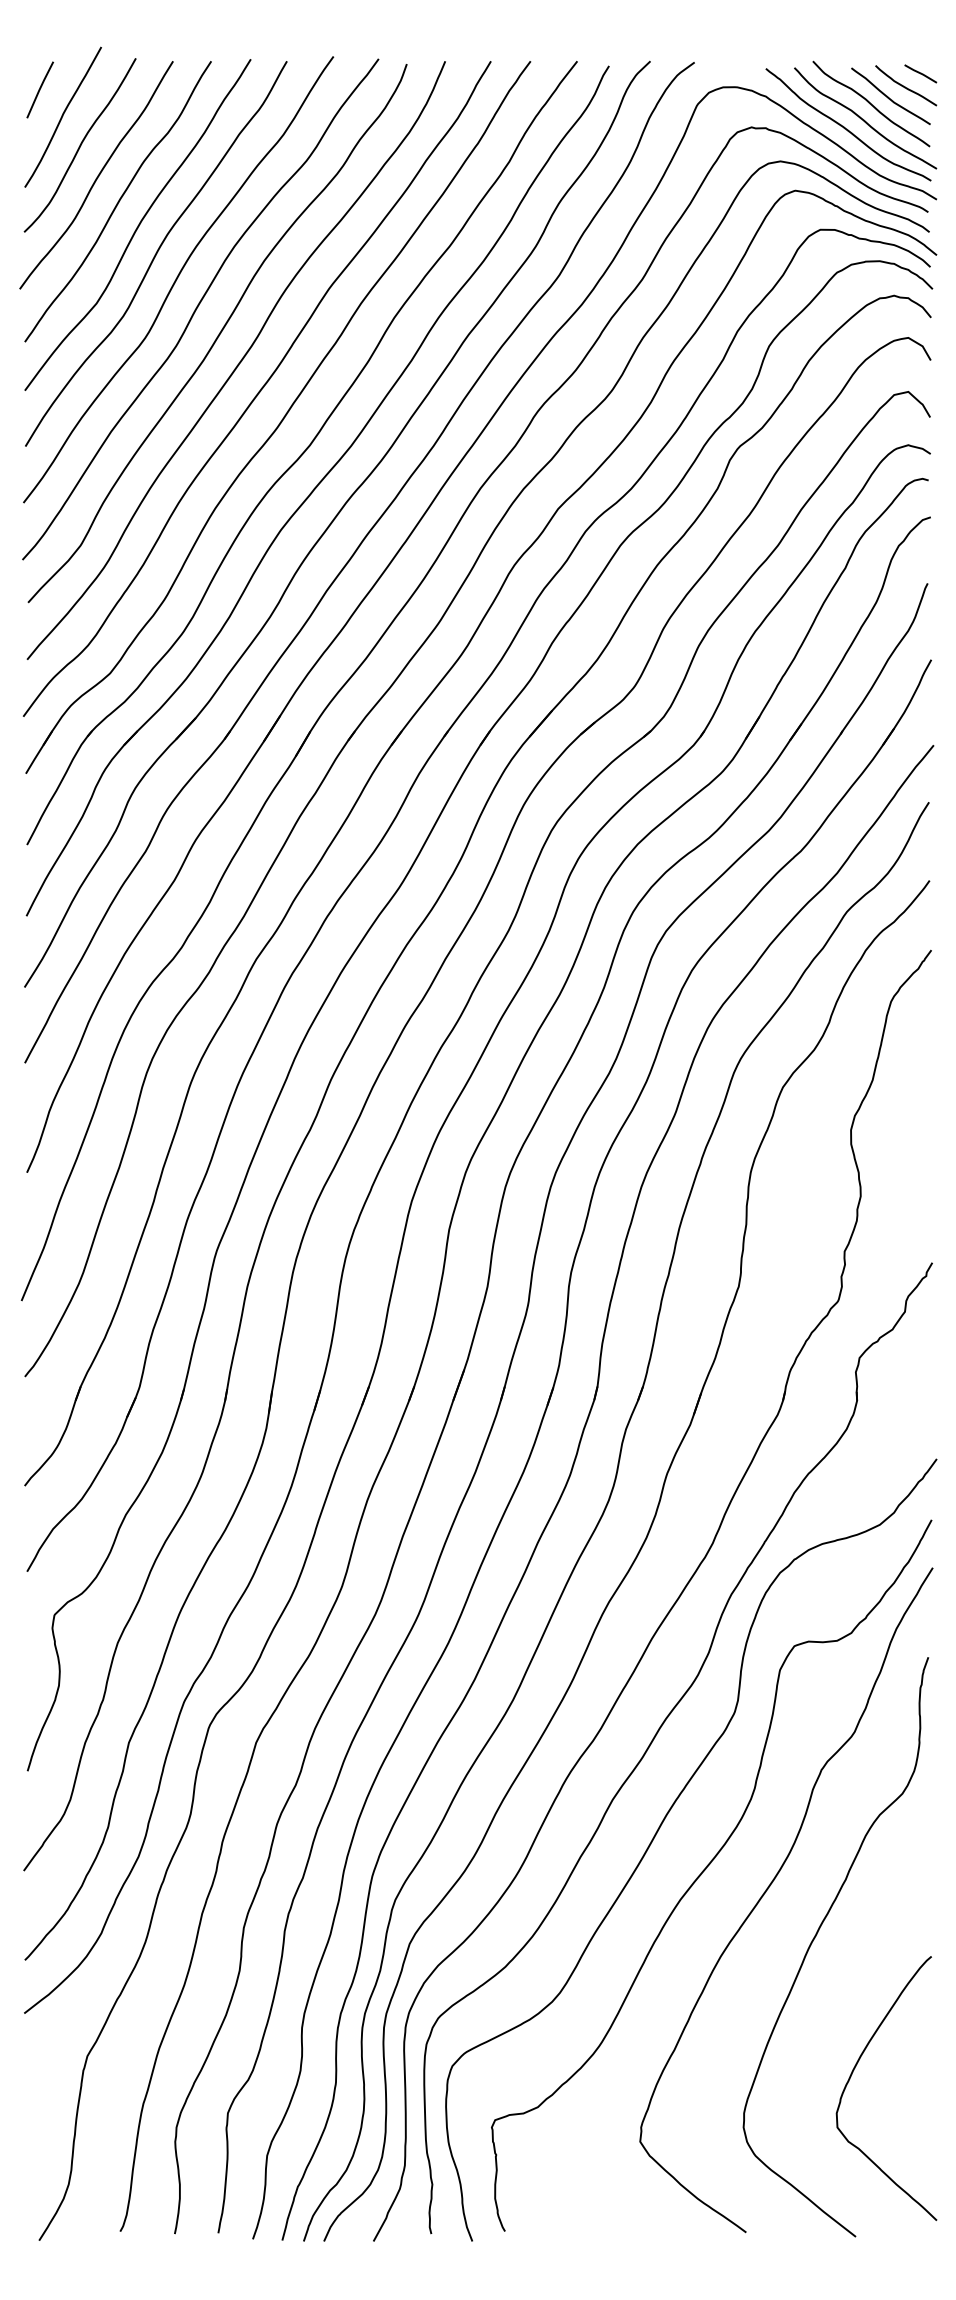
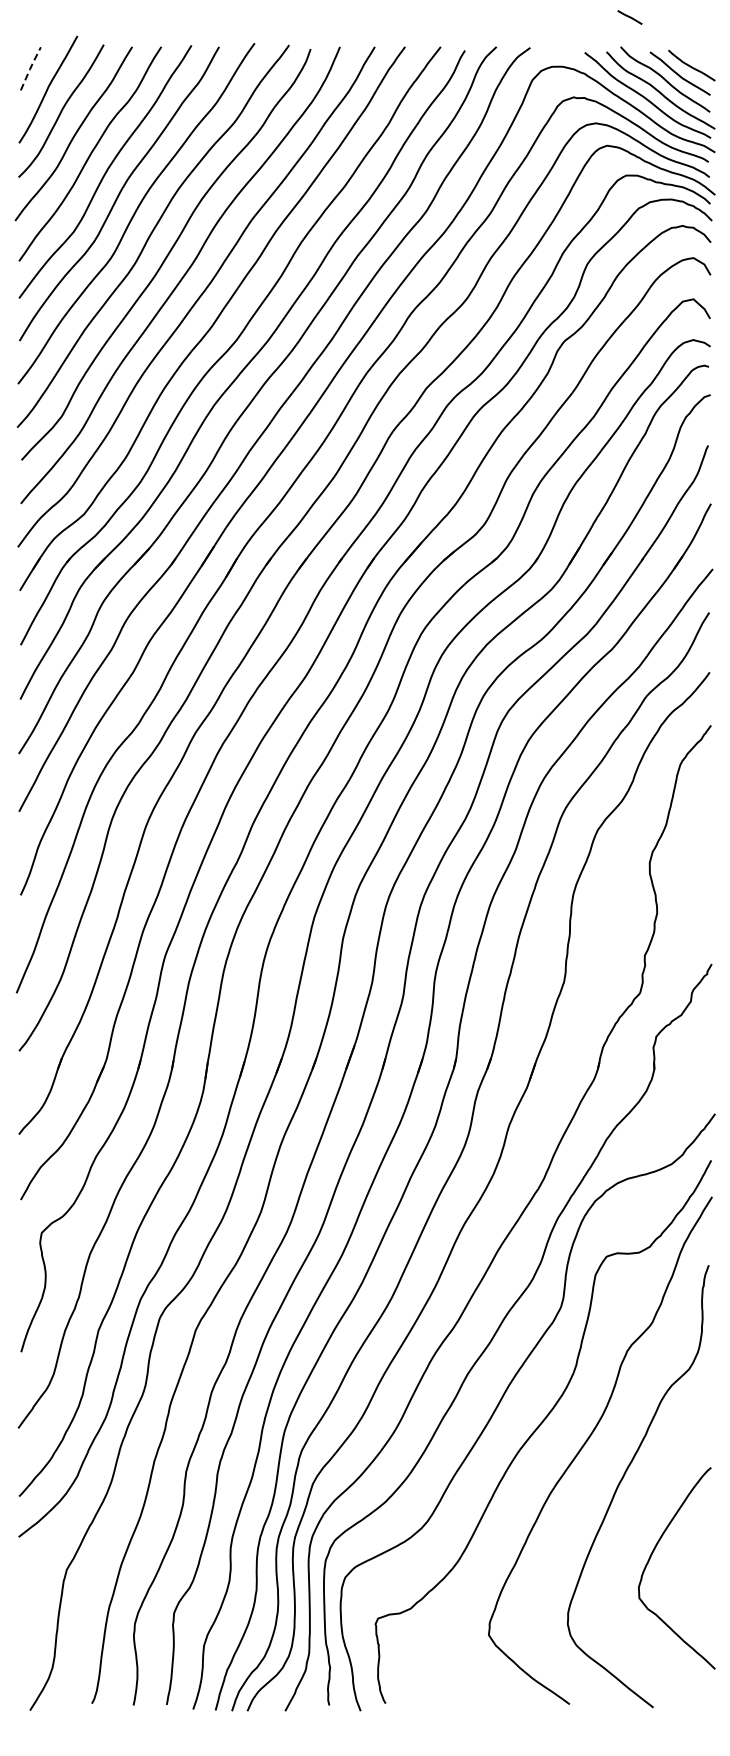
line: (920, 73) -> (629, 17), moved
line: (39, 89) -> (30, 68), solid -> dashed
curve: (853, 2074) -> (651, 1557), moved

